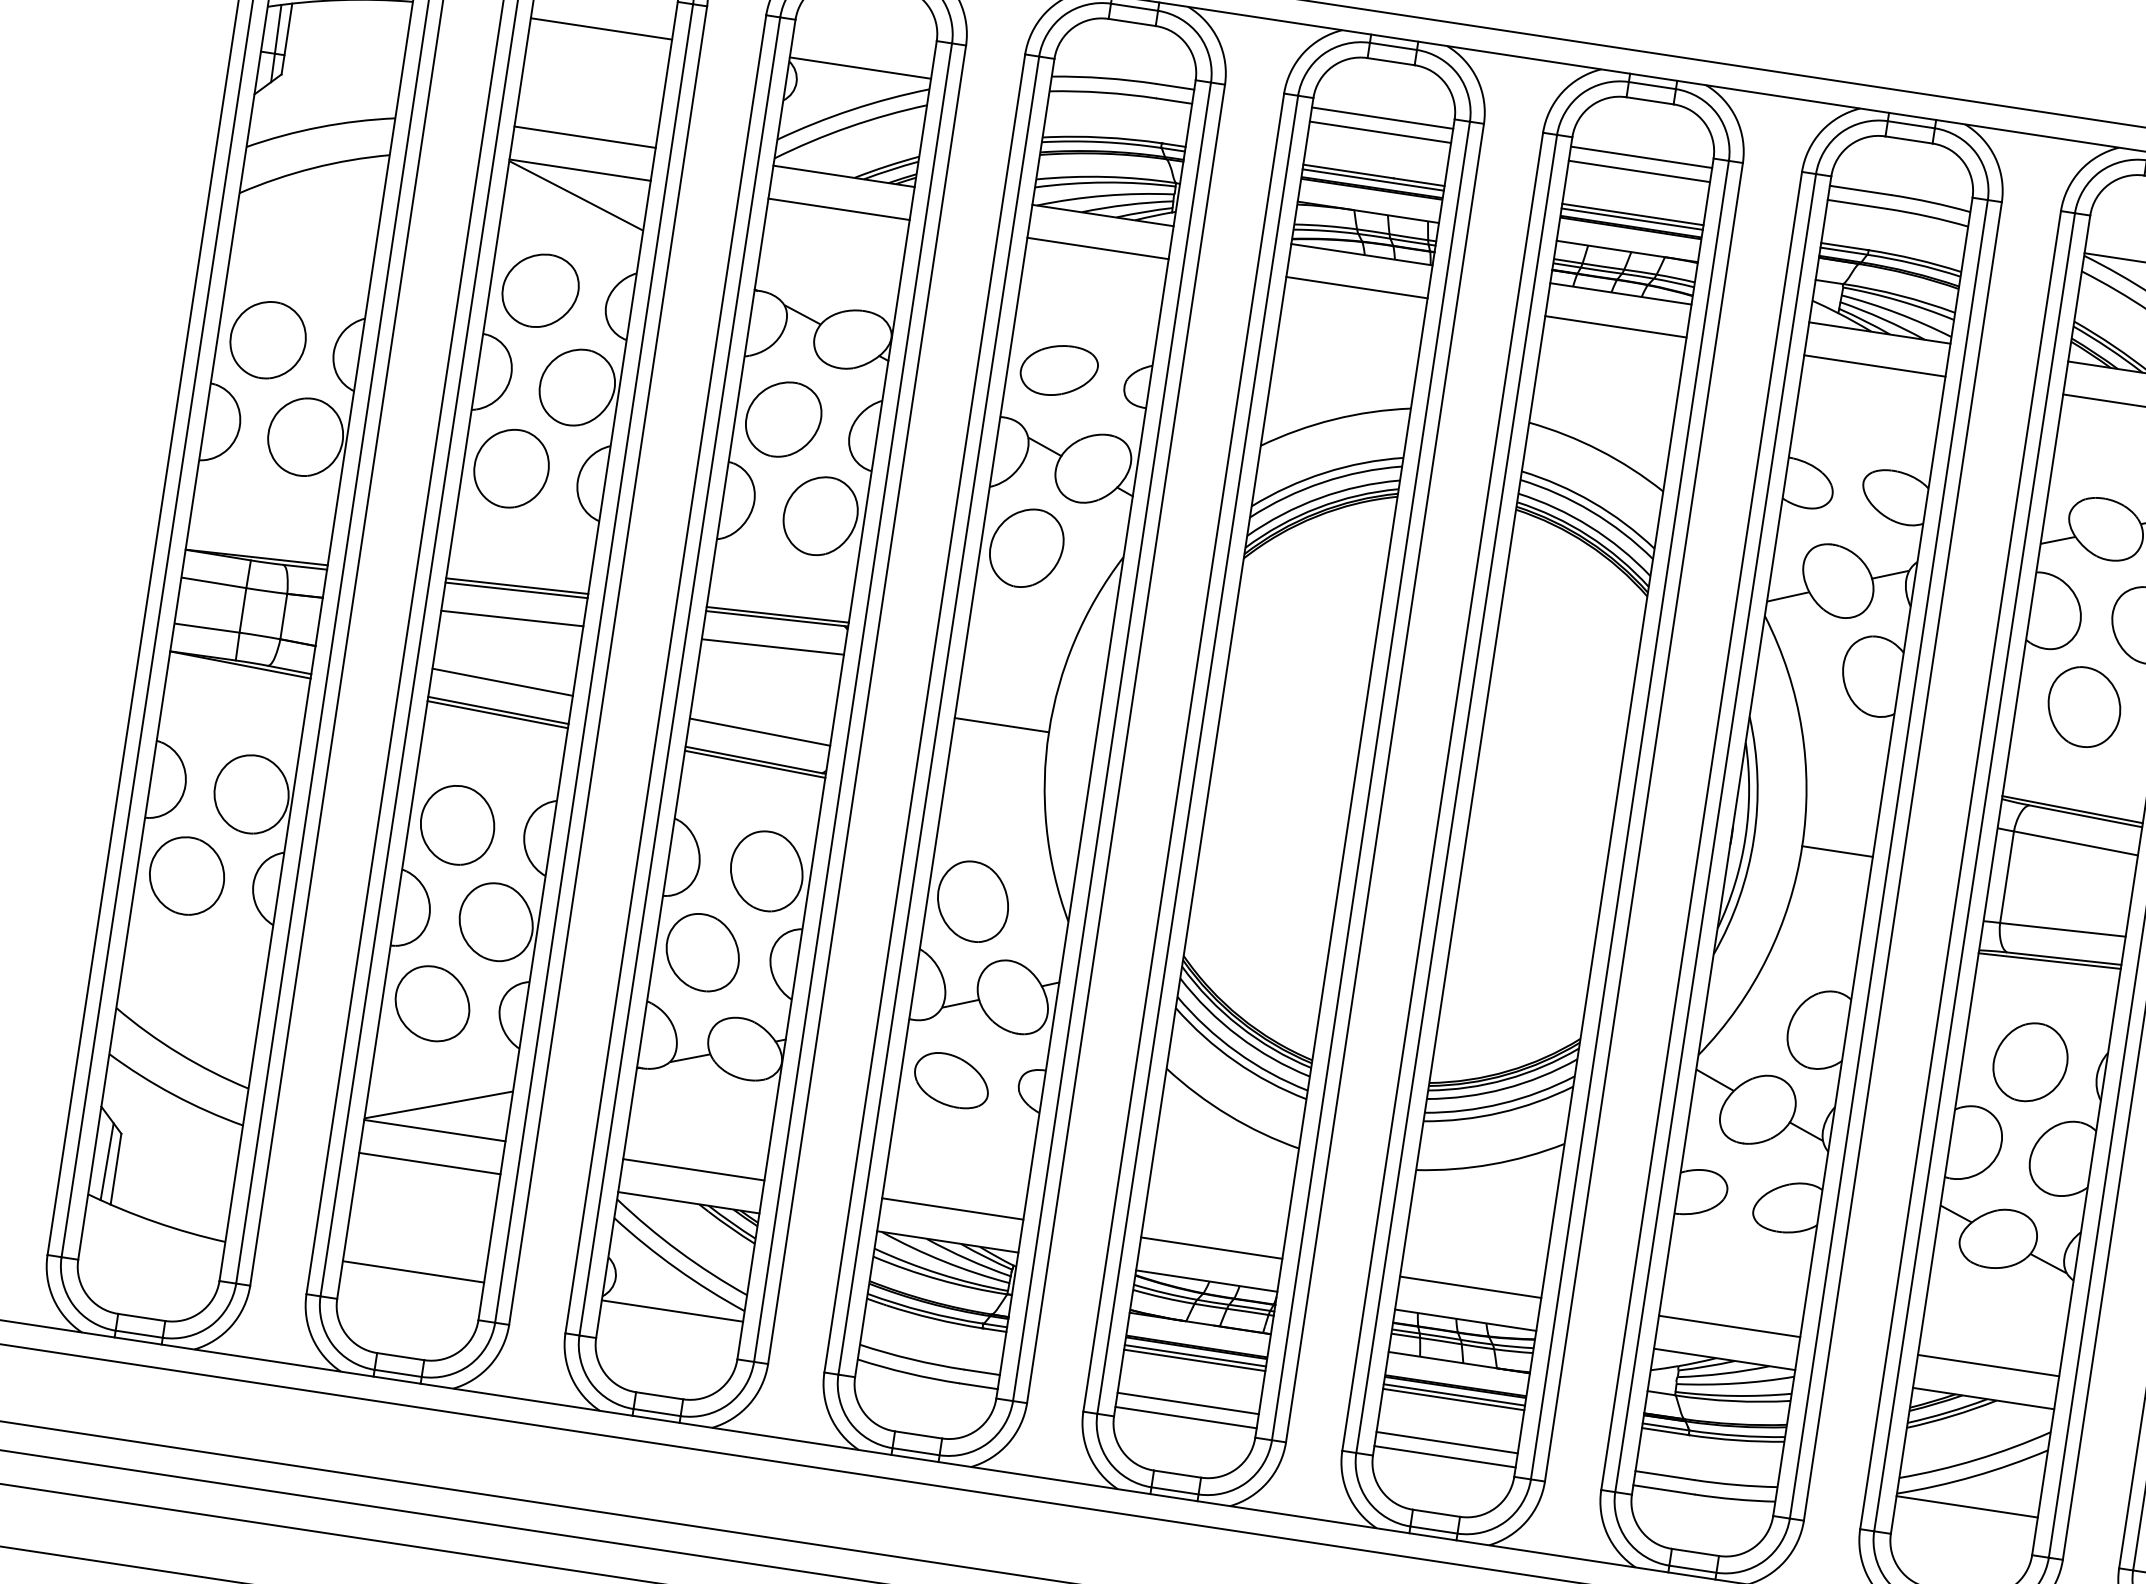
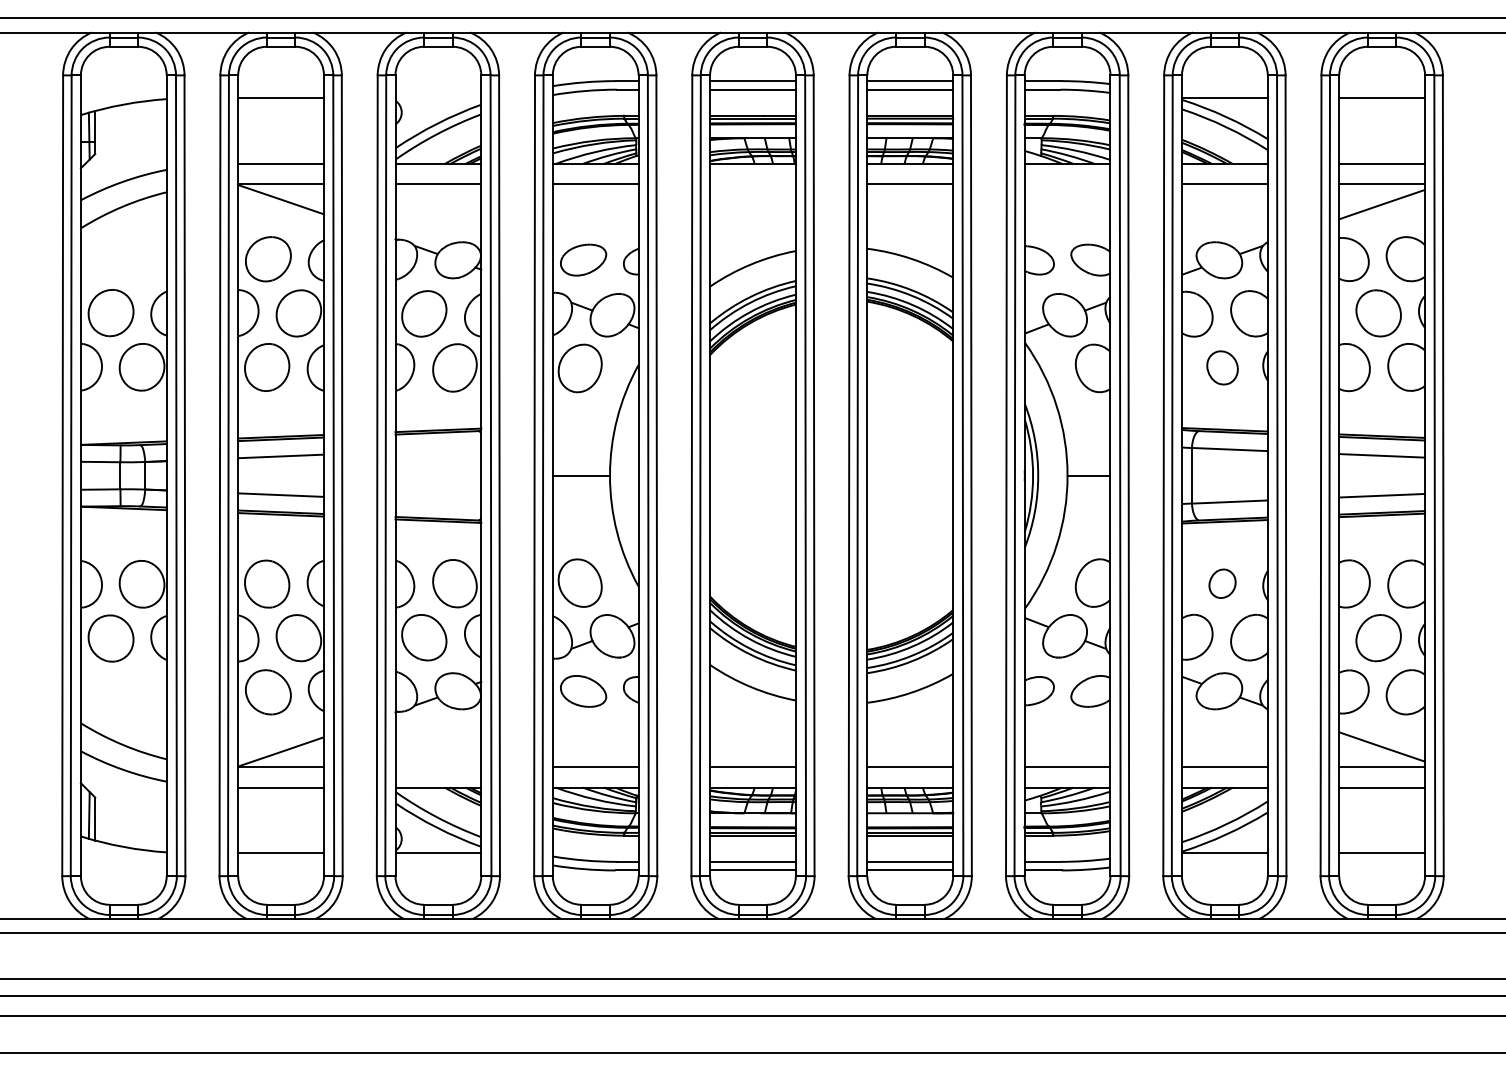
line: (860, 68) -> (438, 98), removed
line: (1356, 288) -> (752, 184), removed
line: (1874, 366) -> (1067, 184), removed
line: (773, 646) -> (438, 449), removed
part: (2084, 706) -> (1222, 367), size x0.7
line: (760, 731) -> (438, 501), removed
part: (2030, 1062) -> (1222, 583), size x0.6
line: (693, 1169) -> (438, 767), removed

